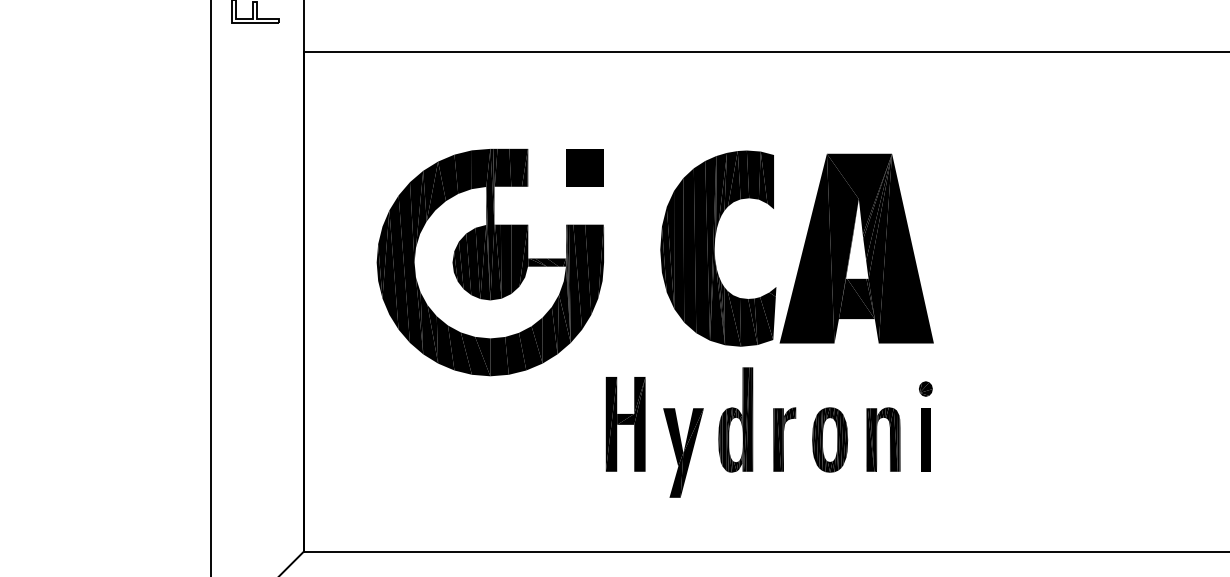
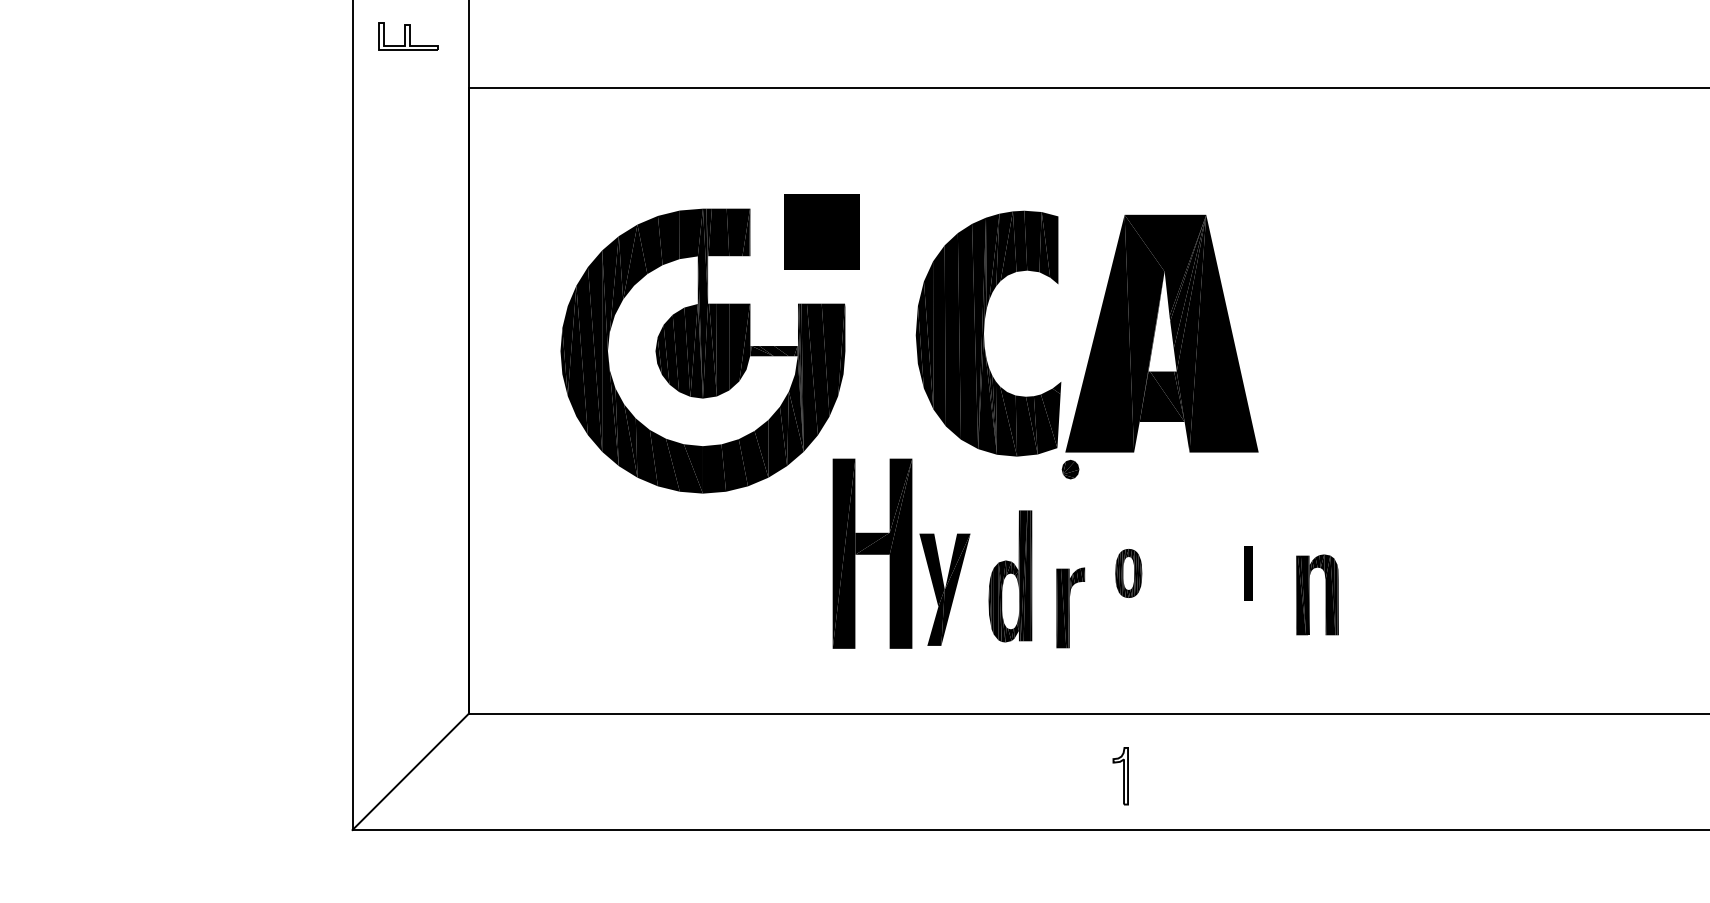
part: (584, 167) -> (821, 232), size x1.6
part: (925, 388) -> (1070, 469), moved
part: (735, 420) -> (1010, 576), moved
part: (625, 424) -> (872, 553), size x1.6
part: (784, 439) -> (1070, 607), moved
part: (877, 439) -> (1309, 594), moved
part: (830, 440) -> (1128, 573), size x0.6
part: (925, 440) -> (1248, 573), size x0.7

